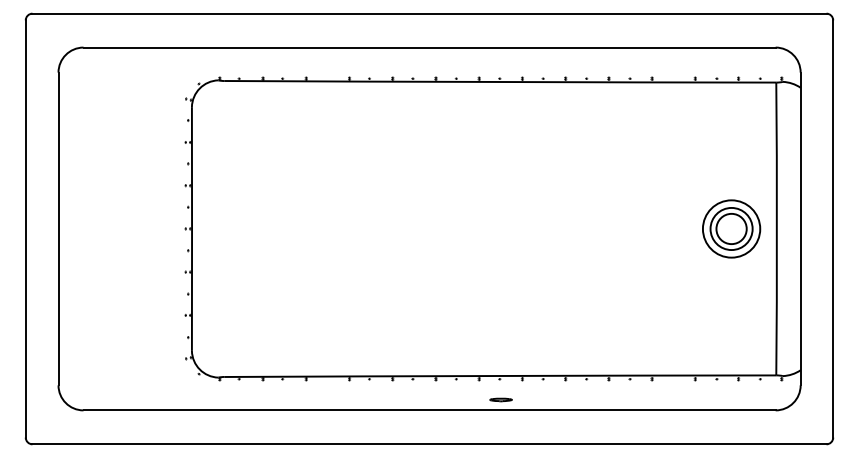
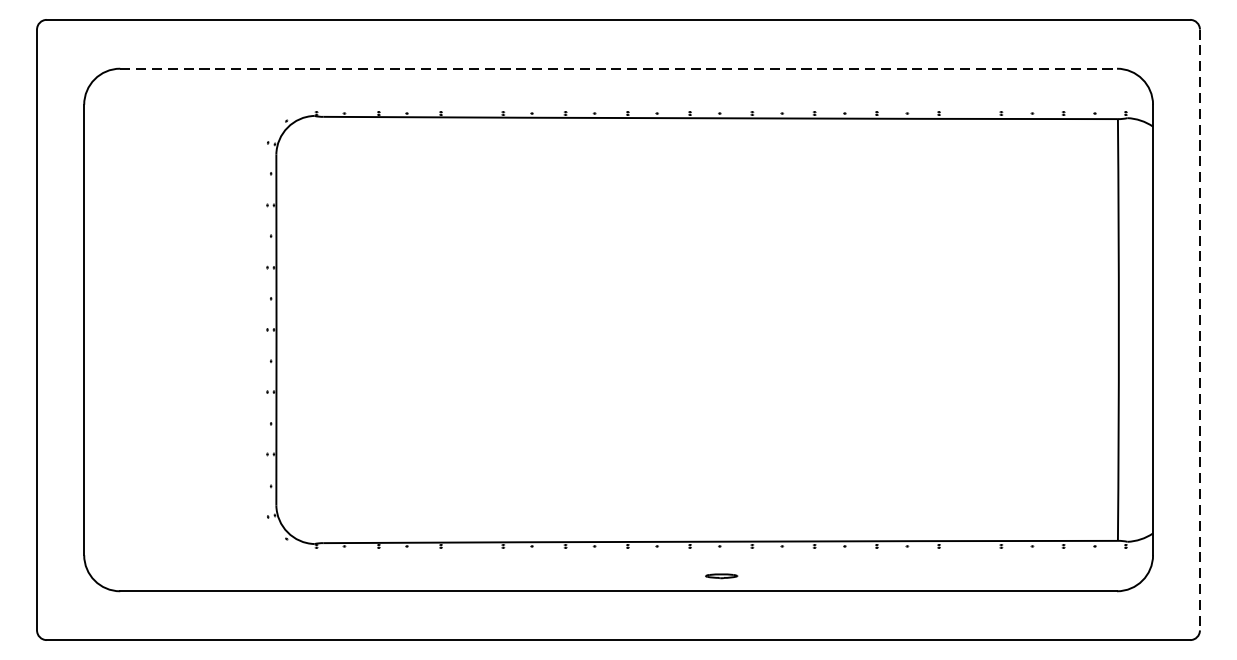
line: (430, 47) -> (619, 68), solid -> dashed
part: (731, 228) -> (1053, 329), removed
line: (833, 229) -> (1200, 330), solid -> dashed

